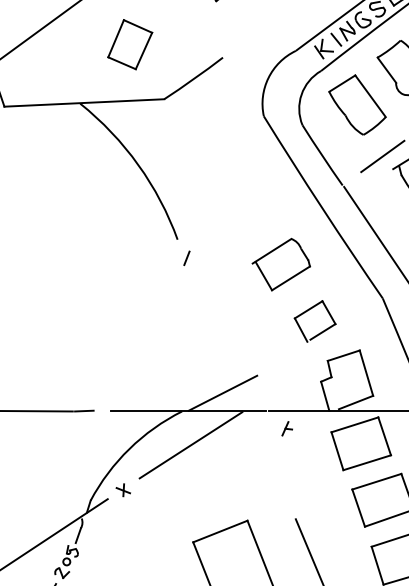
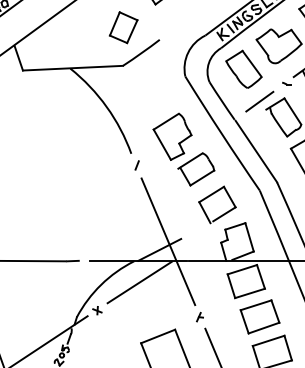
part: (129, 44) -> (123, 27), moved
part: (243, 212) -> (172, 136), added
part: (315, 320) -> (217, 204), size x1.43
line: (236, 379) -> (168, 241), added
part: (286, 429) -> (199, 317), moved

